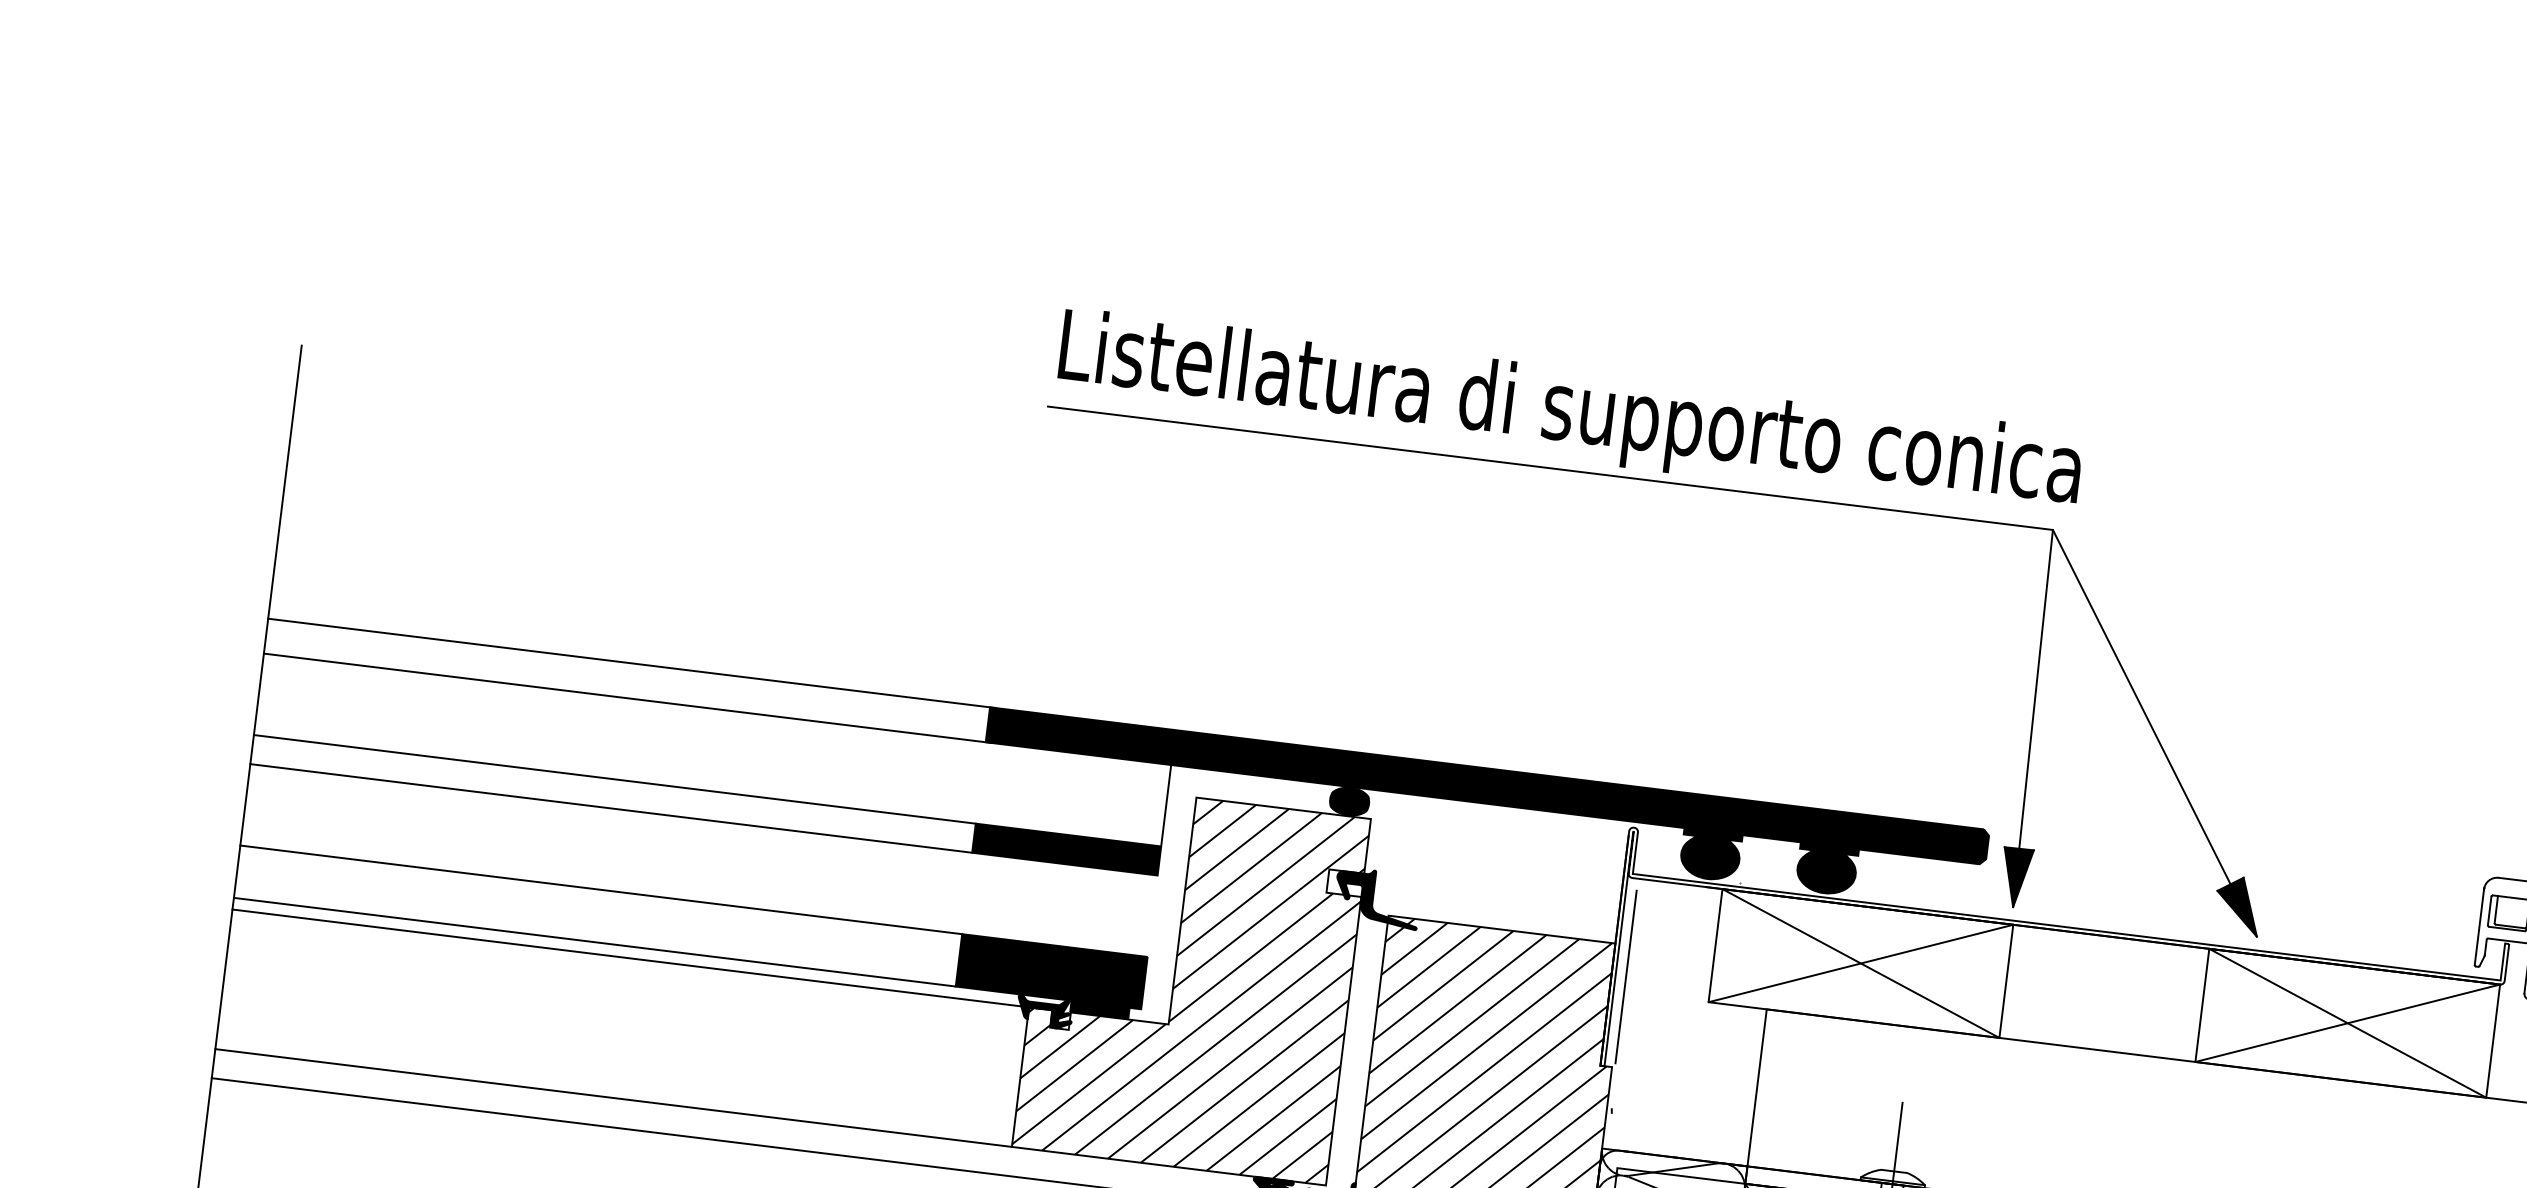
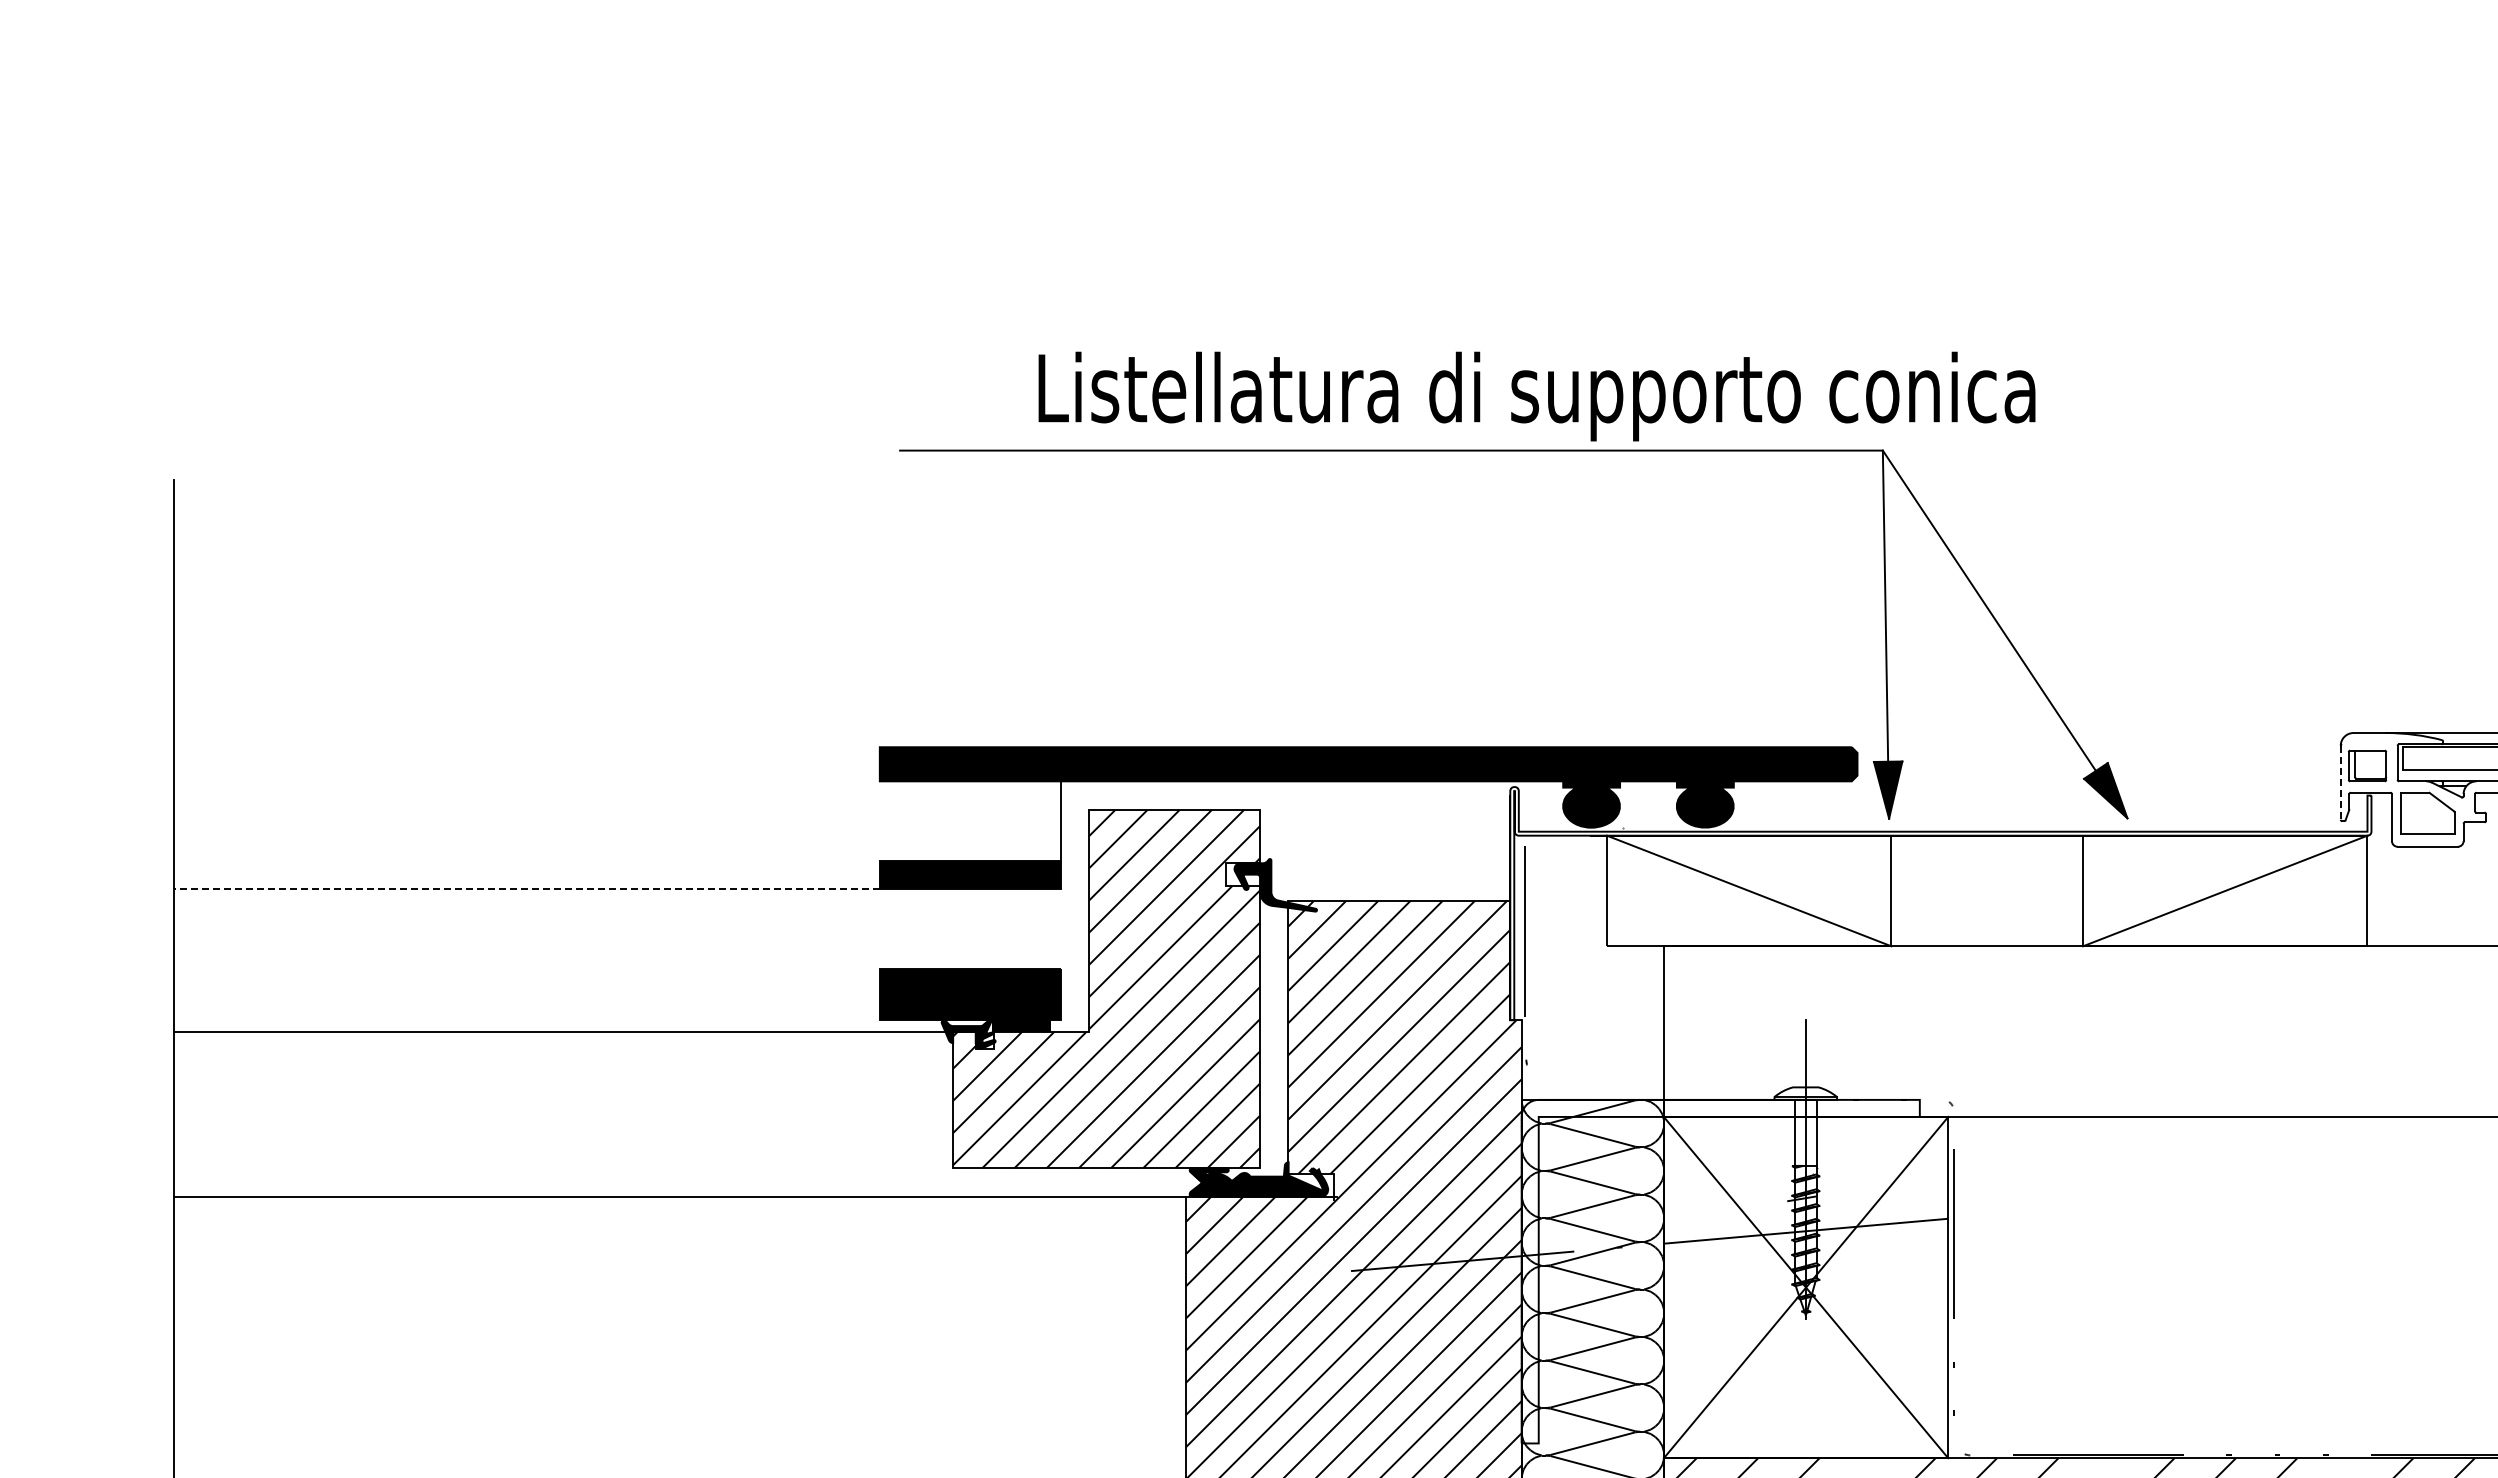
text: (1569, 414) -> (1536, 396), moved
line: (631, 663) -> (529, 747), removed
line: (627, 698) -> (529, 781), removed
line: (614, 779) -> (526, 861), removed
fill: (1349, 801) -> (1237, 795), removed
line: (610, 808) -> (526, 889), solid -> dashed
line: (600, 890) -> (526, 969), removed
line: (2479, 926) -> (2340, 782), solid -> dashed
line: (594, 942) -> (526, 1020), removed
line: (1860, 962) -> (1748, 890), removed
line: (2348, 1022) -> (2225, 890), removed
line: (612, 1098) -> (562, 1168), removed

